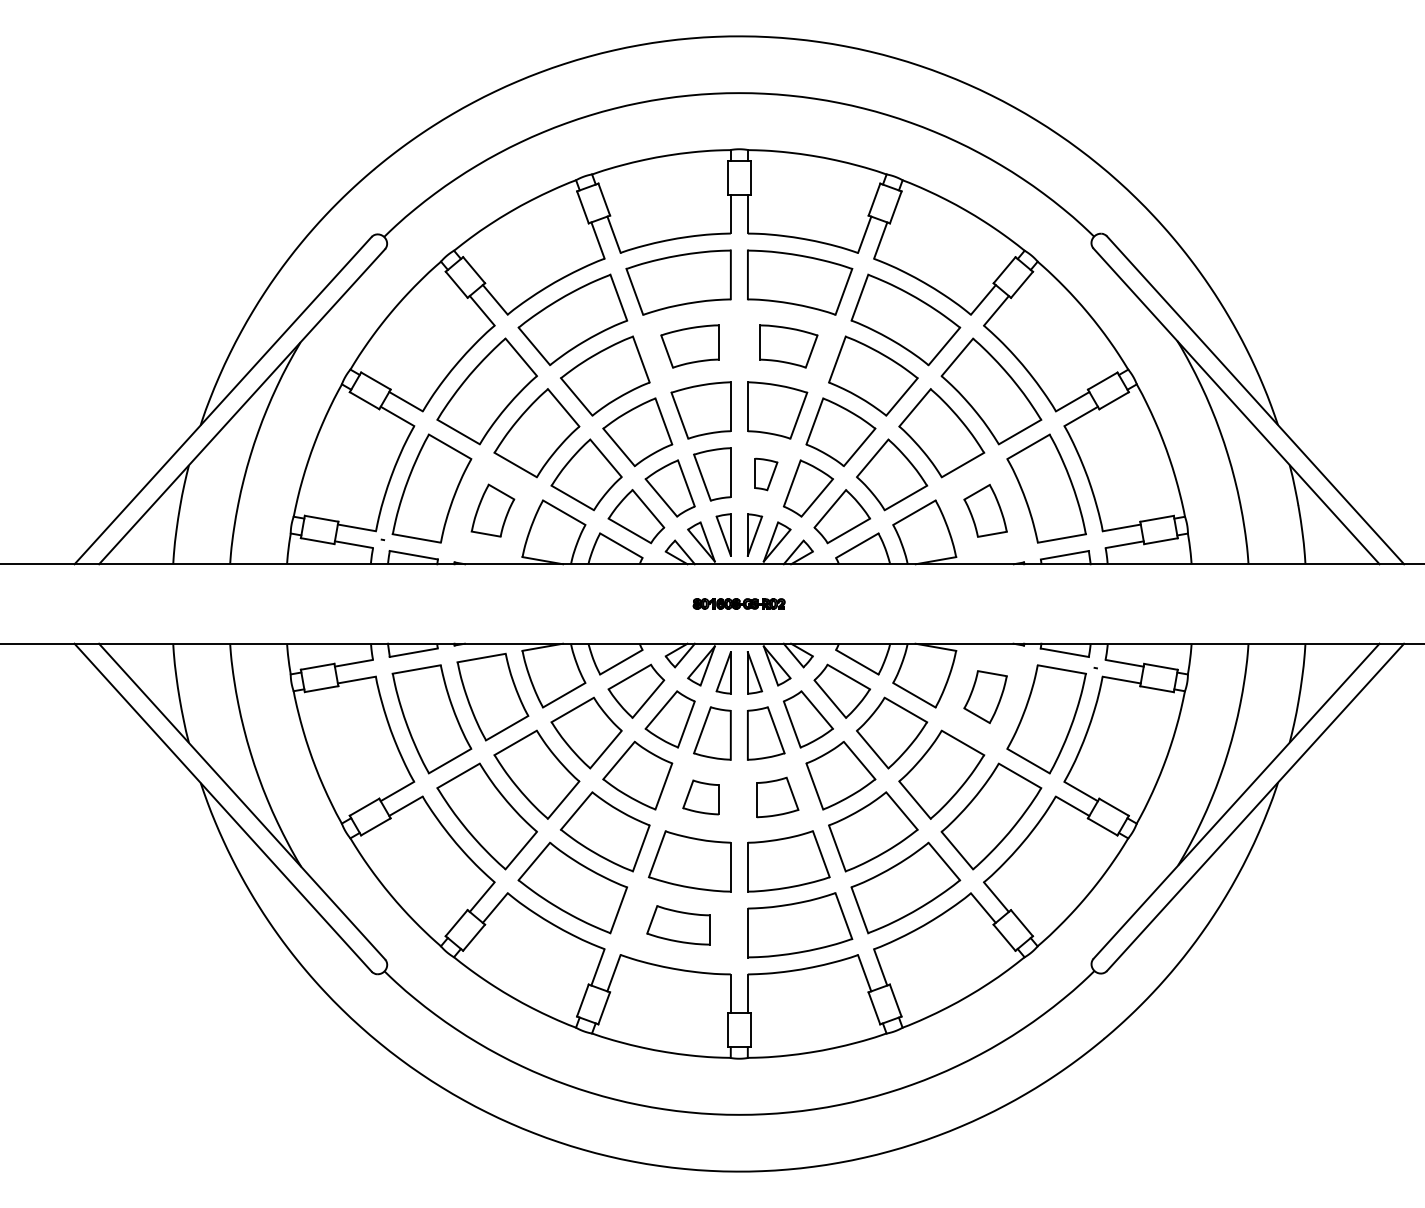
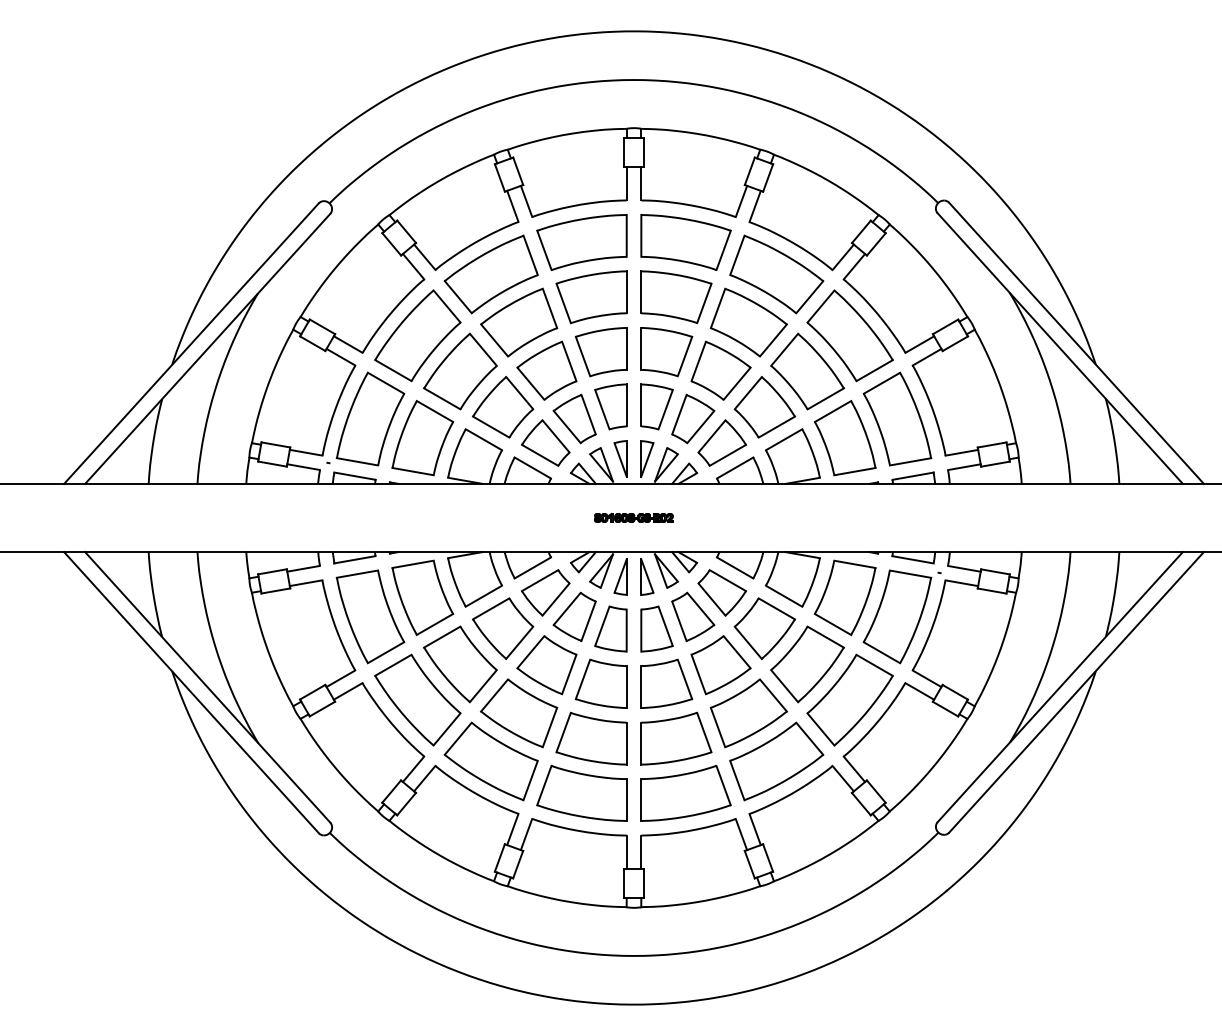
part: (689, 346) -> (591, 297), size x1.43
part: (788, 346) -> (676, 297), size x1.43
part: (766, 474) -> (657, 406), size x1.67
part: (492, 510) -> (422, 437), size x1.67
part: (985, 510) -> (845, 437), size x1.67
part: (985, 696) -> (845, 597), size x1.67
part: (700, 797) -> (600, 683), size x1.67
part: (777, 797) -> (666, 683), size x1.43
part: (678, 925) -> (581, 793), size x1.67

